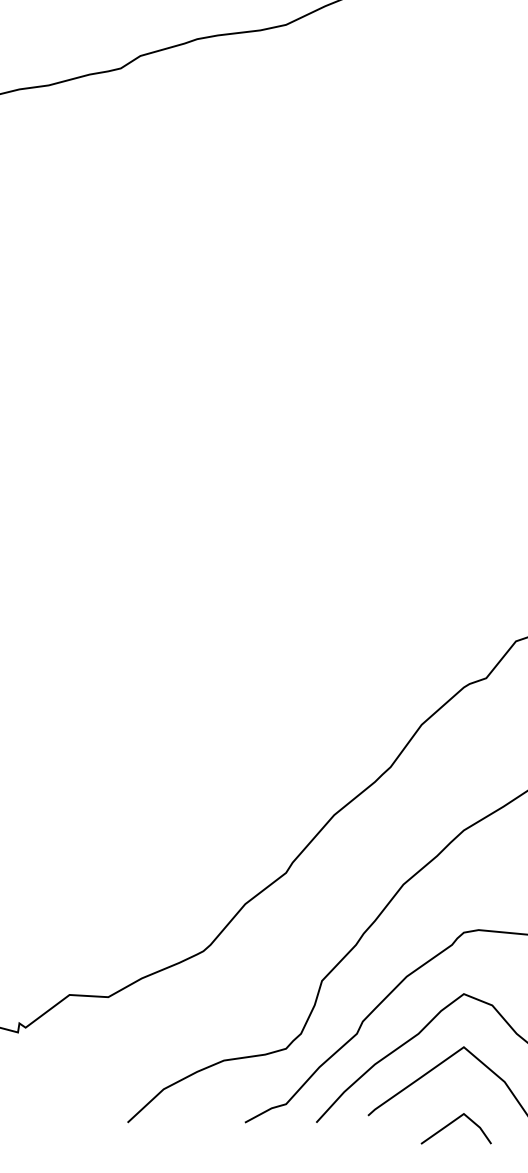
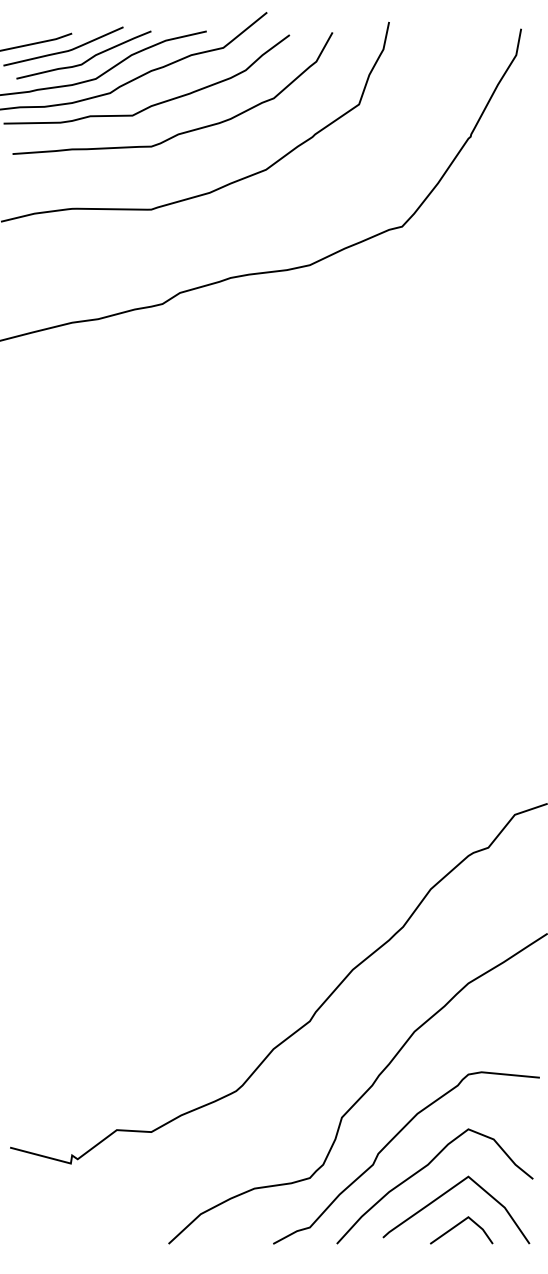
line: (451, 1124) -> (457, 1226), moved

